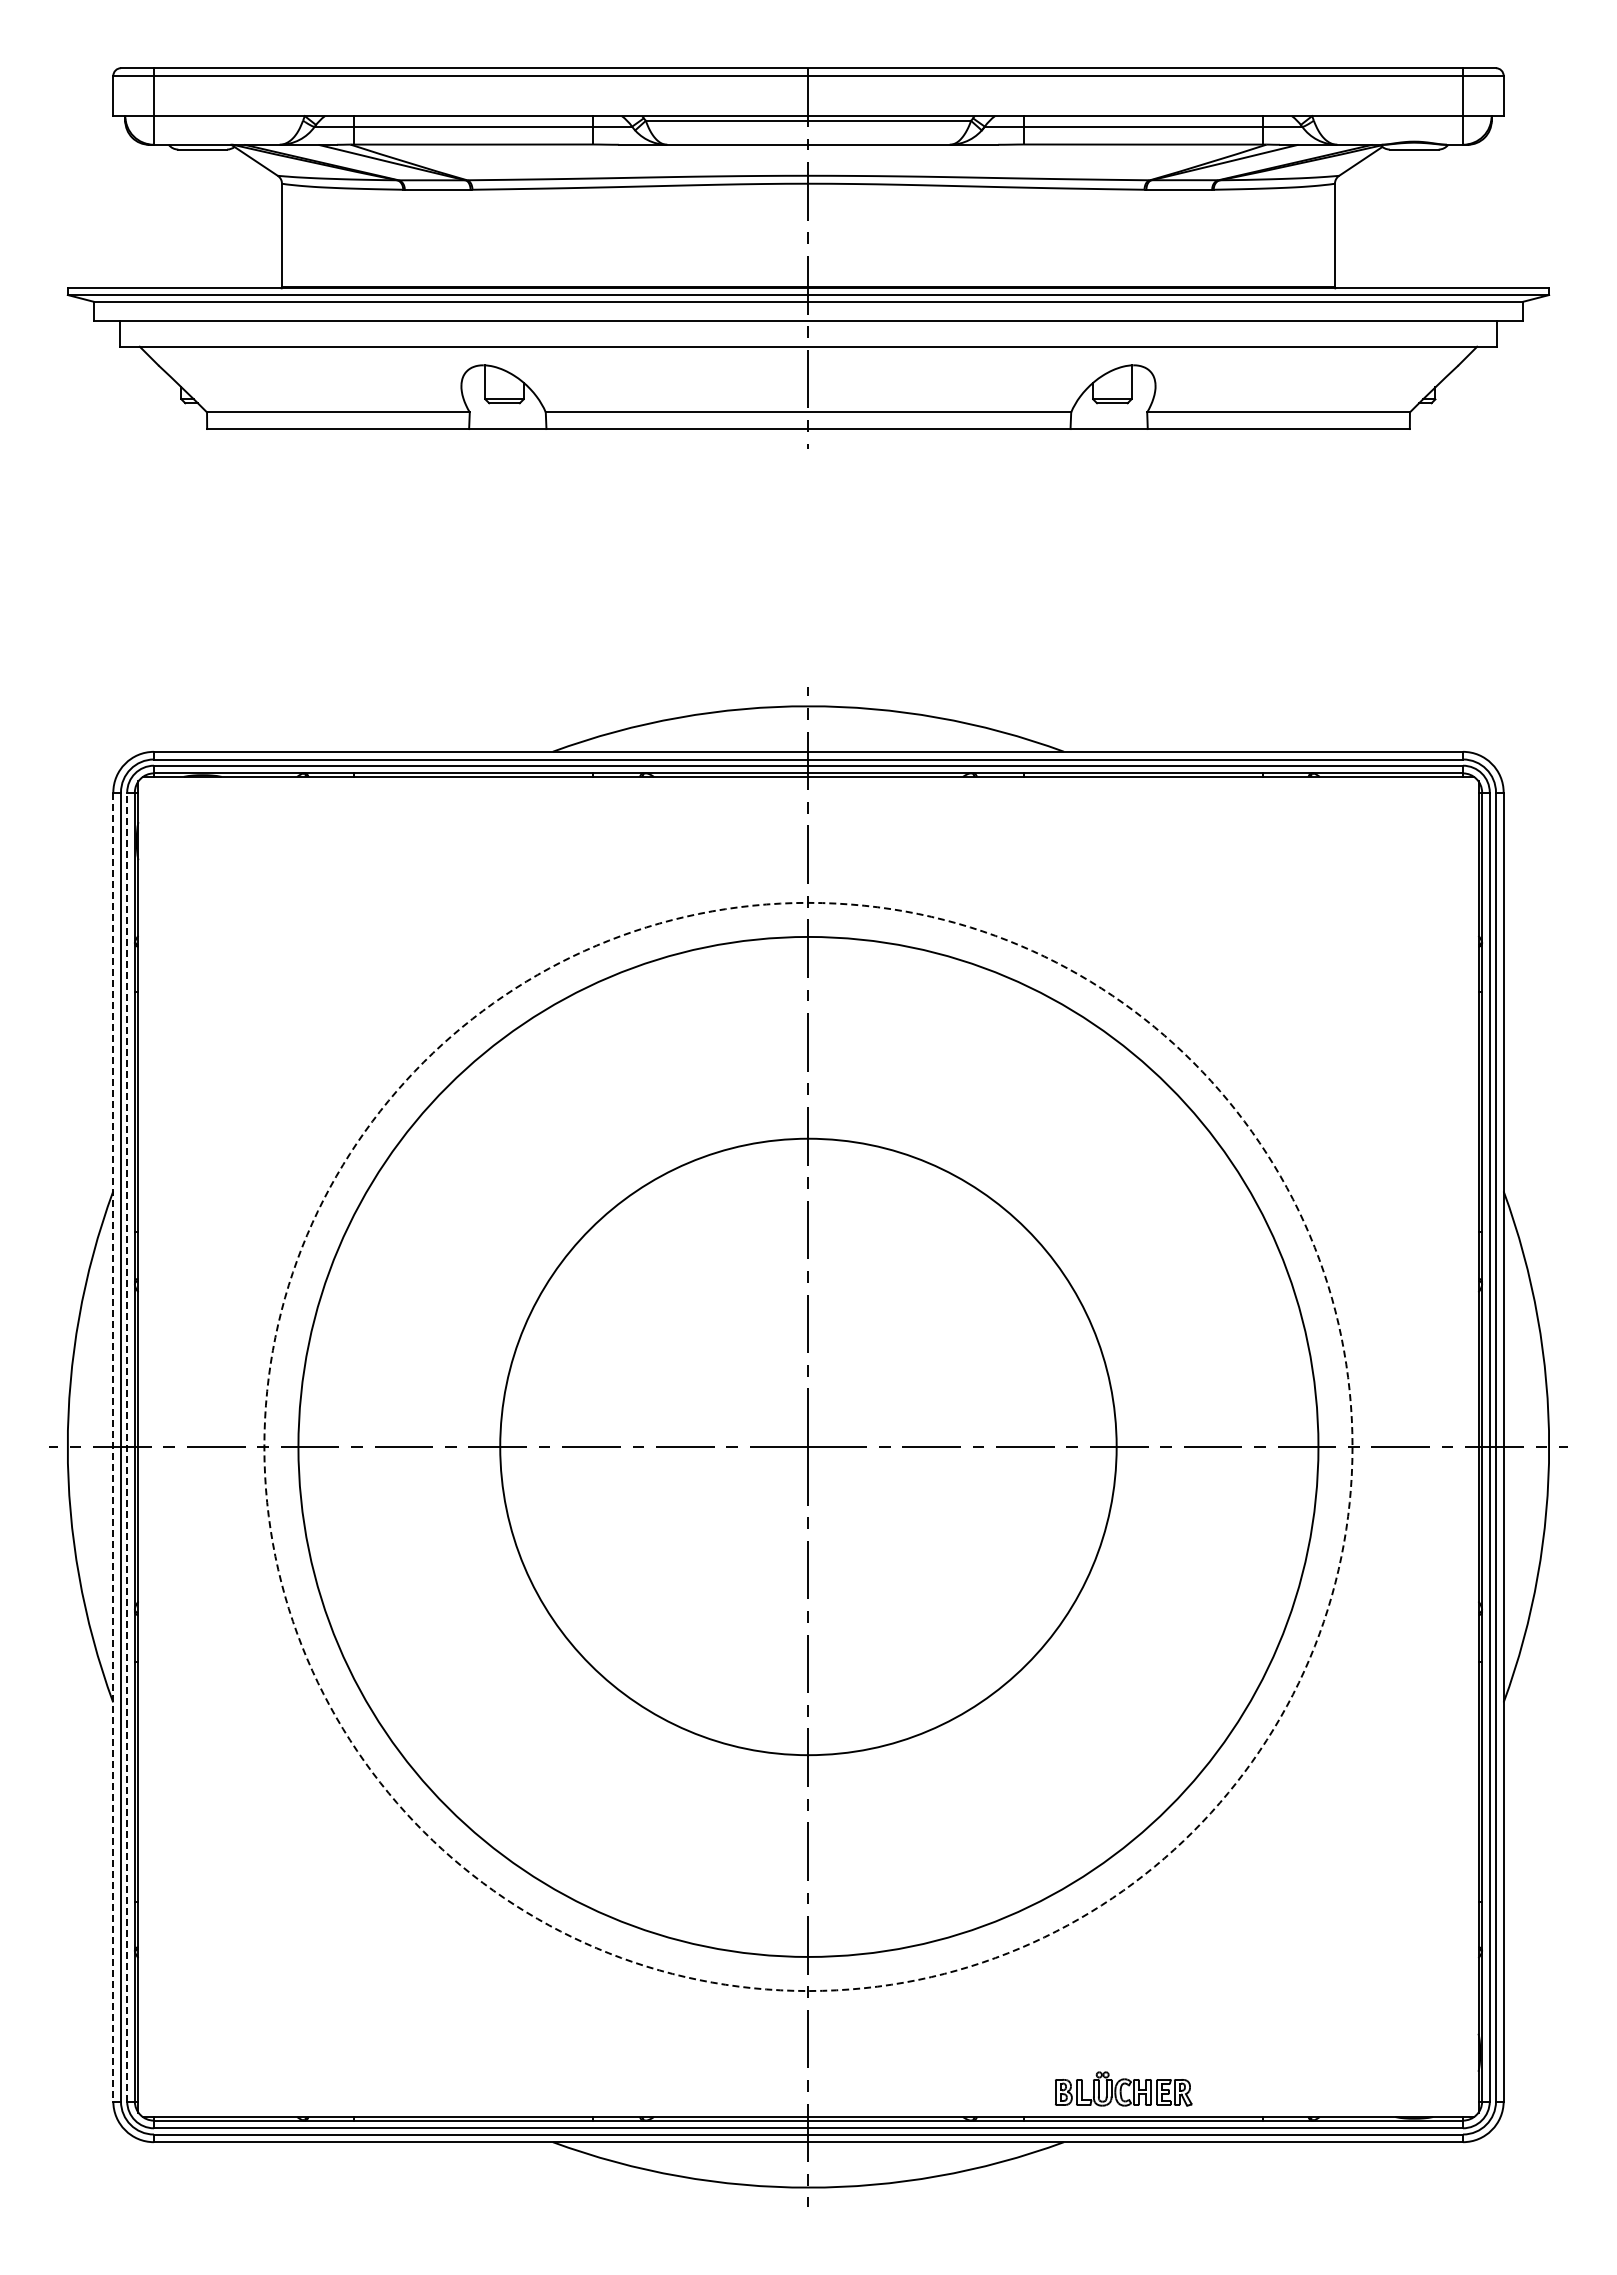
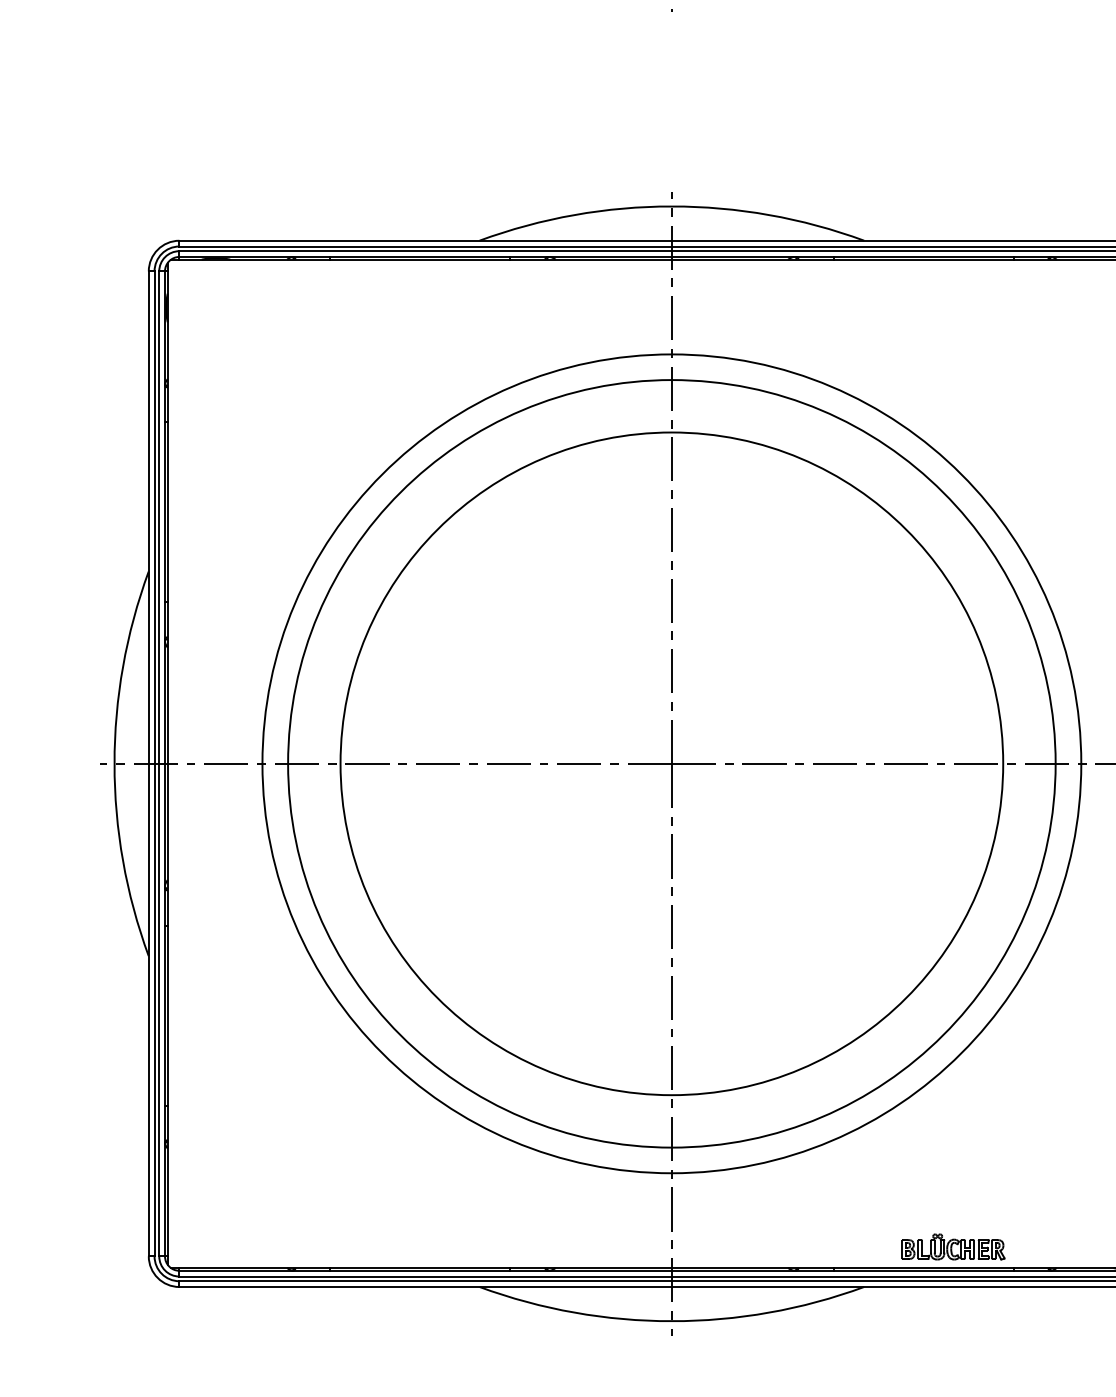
line: (127, 1446) -> (159, 763), dashed -> solid
circle: (808, 1446) -> (671, 763), dashed -> solid
circle: (808, 1446) -> (671, 763), size x1.43
line: (113, 1447) -> (148, 764), dashed -> solid
part: (1123, 2088) -> (953, 1246), moved

